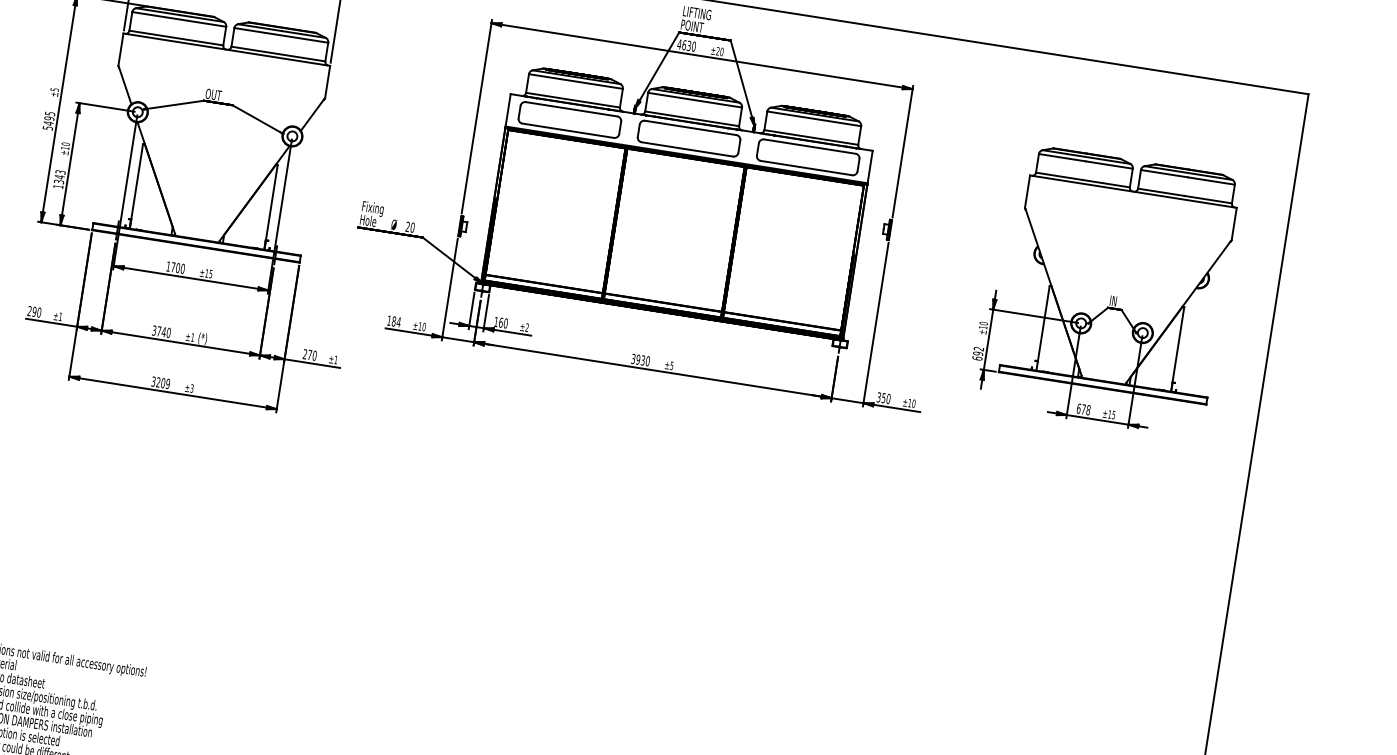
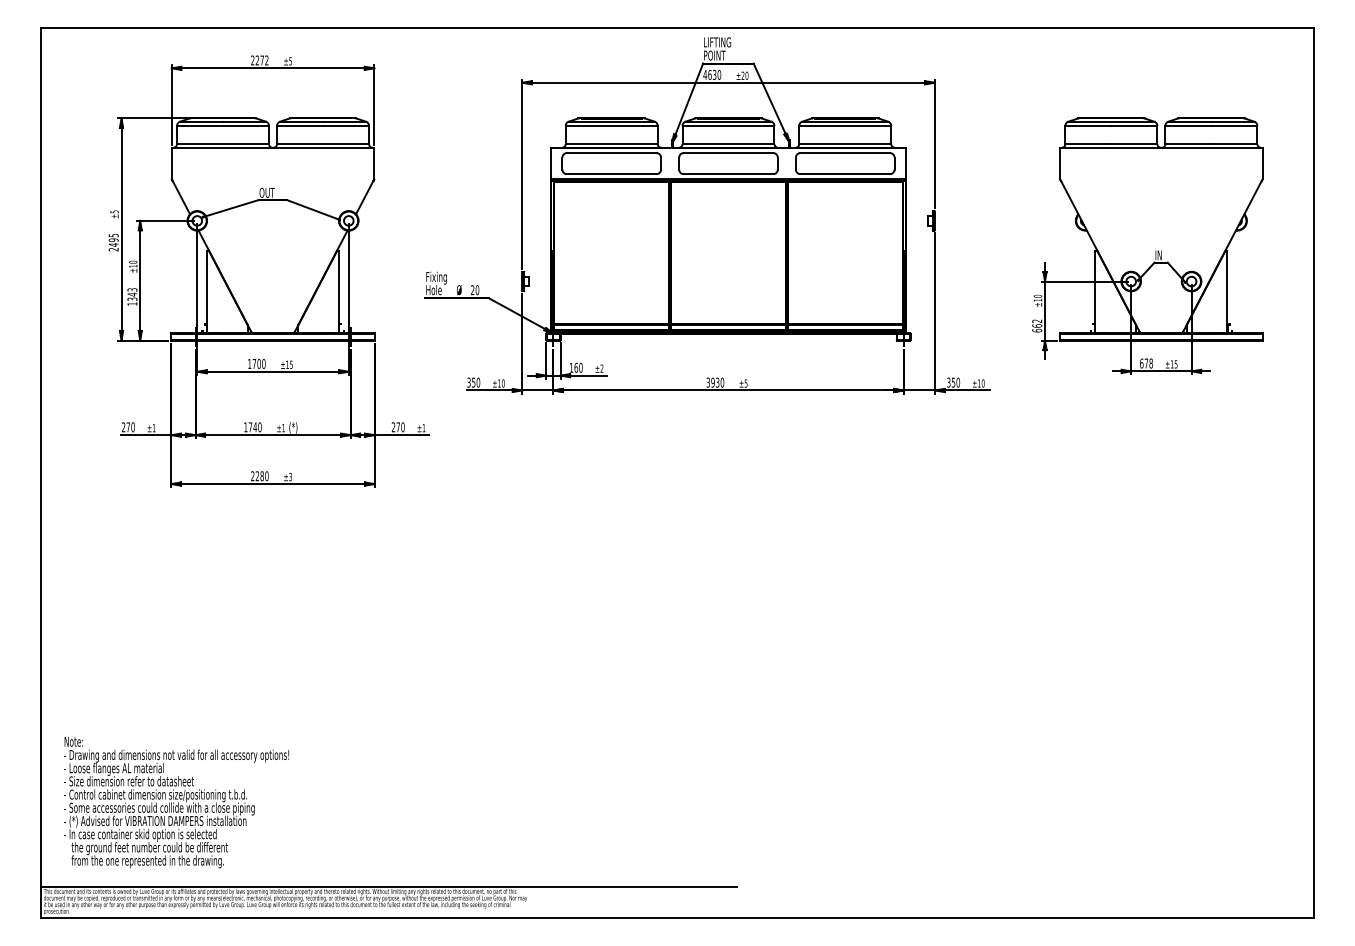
text: (47, 128) -> (113, 249), 5495 -> 2495
text: (34, 312) -> (128, 427), 290 -> 270
text: (393, 321) -> (473, 382), 184 -> 350
text: (153, 330) -> (245, 427), 3740 -> 1740
text: (978, 353) -> (1037, 325), 692 -> 662
text: (160, 383) -> (259, 476), 3209 -> 2280

